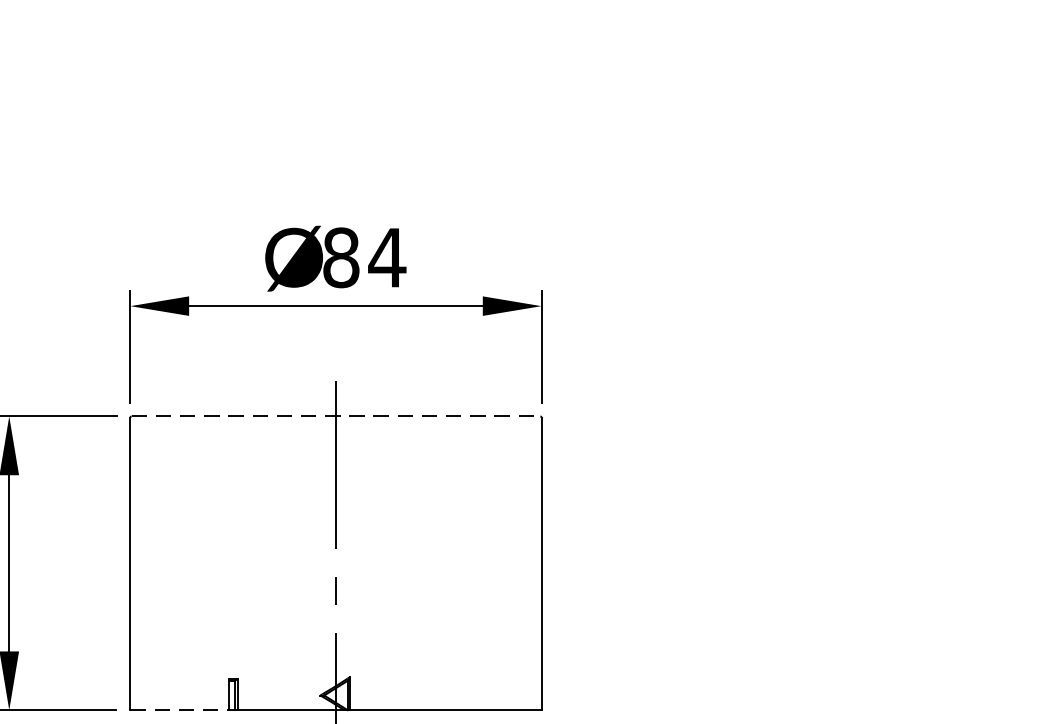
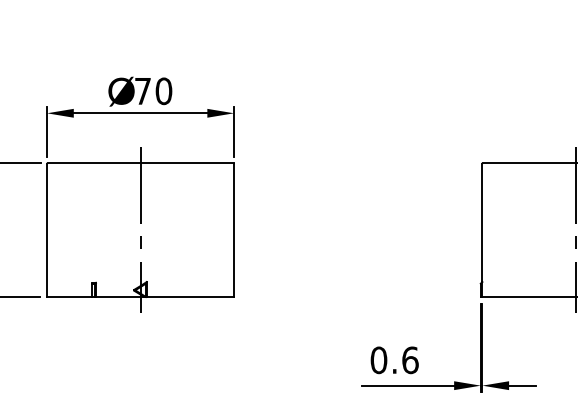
text: (364, 258) -> (153, 91), 84 -> 70
line: (335, 416) -> (140, 163), dashed -> solid
line: (179, 711) -> (69, 297), dashed -> solid

